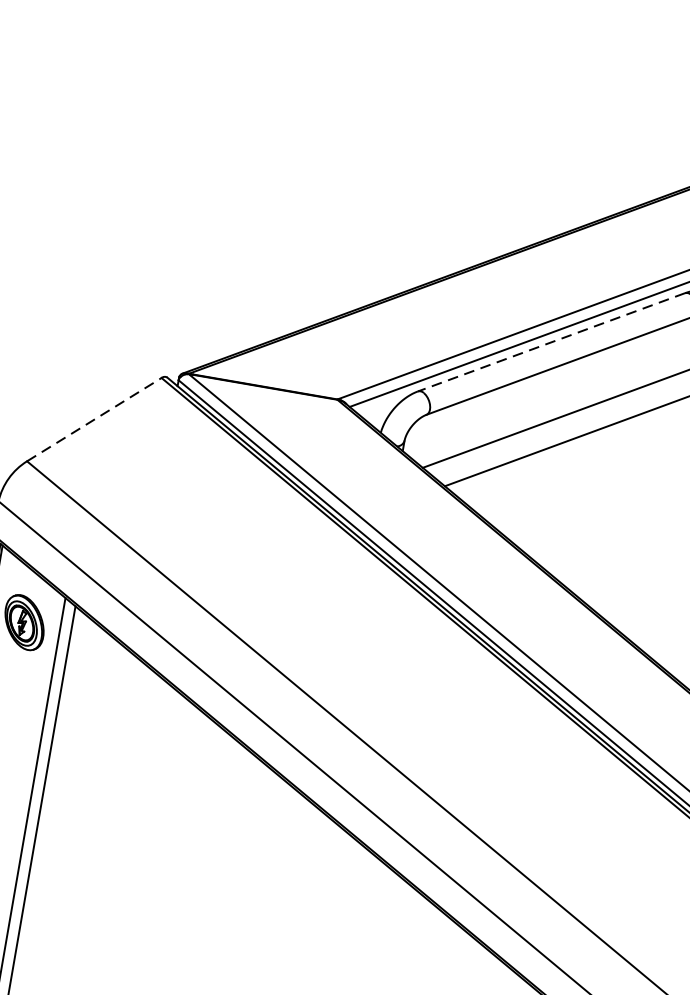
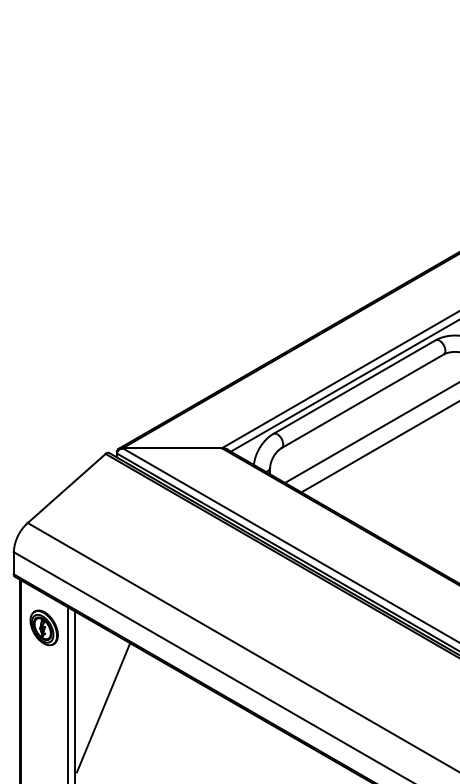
line: (551, 342) -> (354, 387), dashed -> solid
line: (95, 419) -> (67, 488), dashed -> solid
line: (92, 757) -> (103, 707), added

